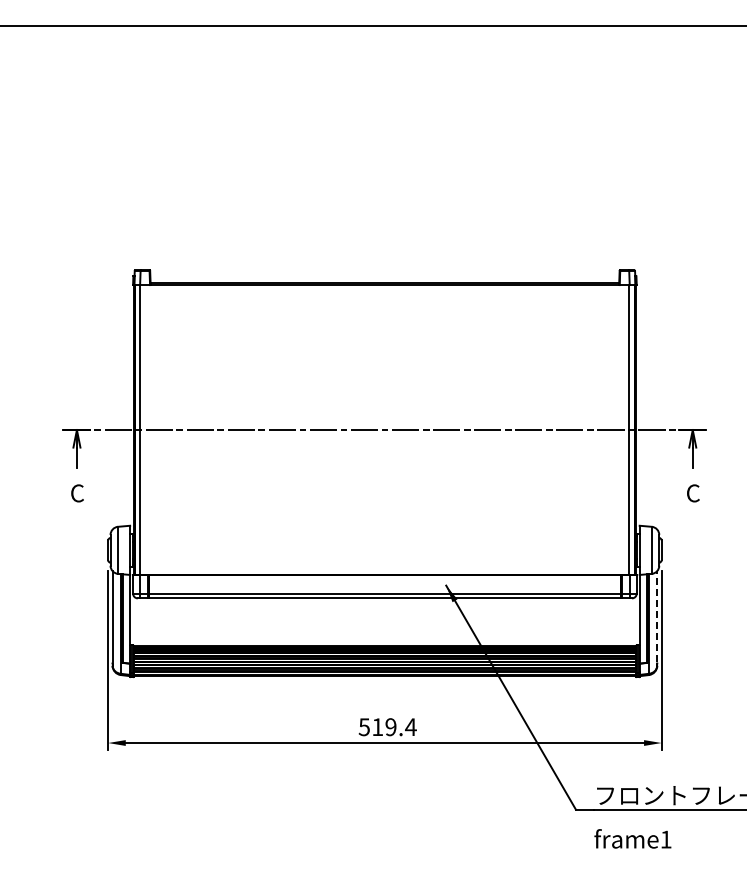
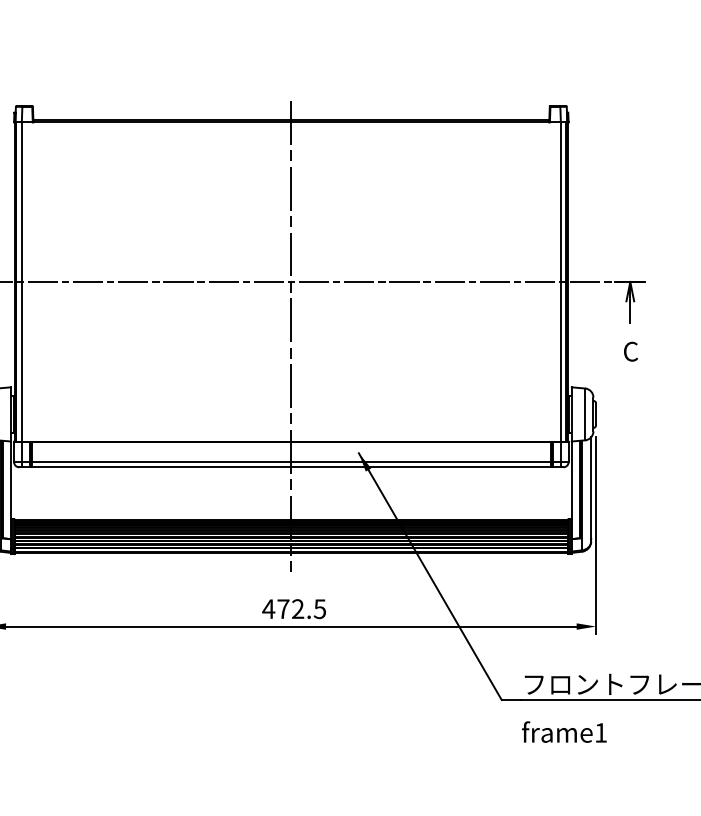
line: (384, 479) -> (290, 336), added
line: (657, 616) -> (591, 487), dashed -> solid
text: (387, 727) -> (294, 609), 519.4 -> 472.5

